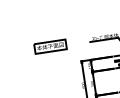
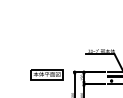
part: (49, 46) -> (46, 74), moved

